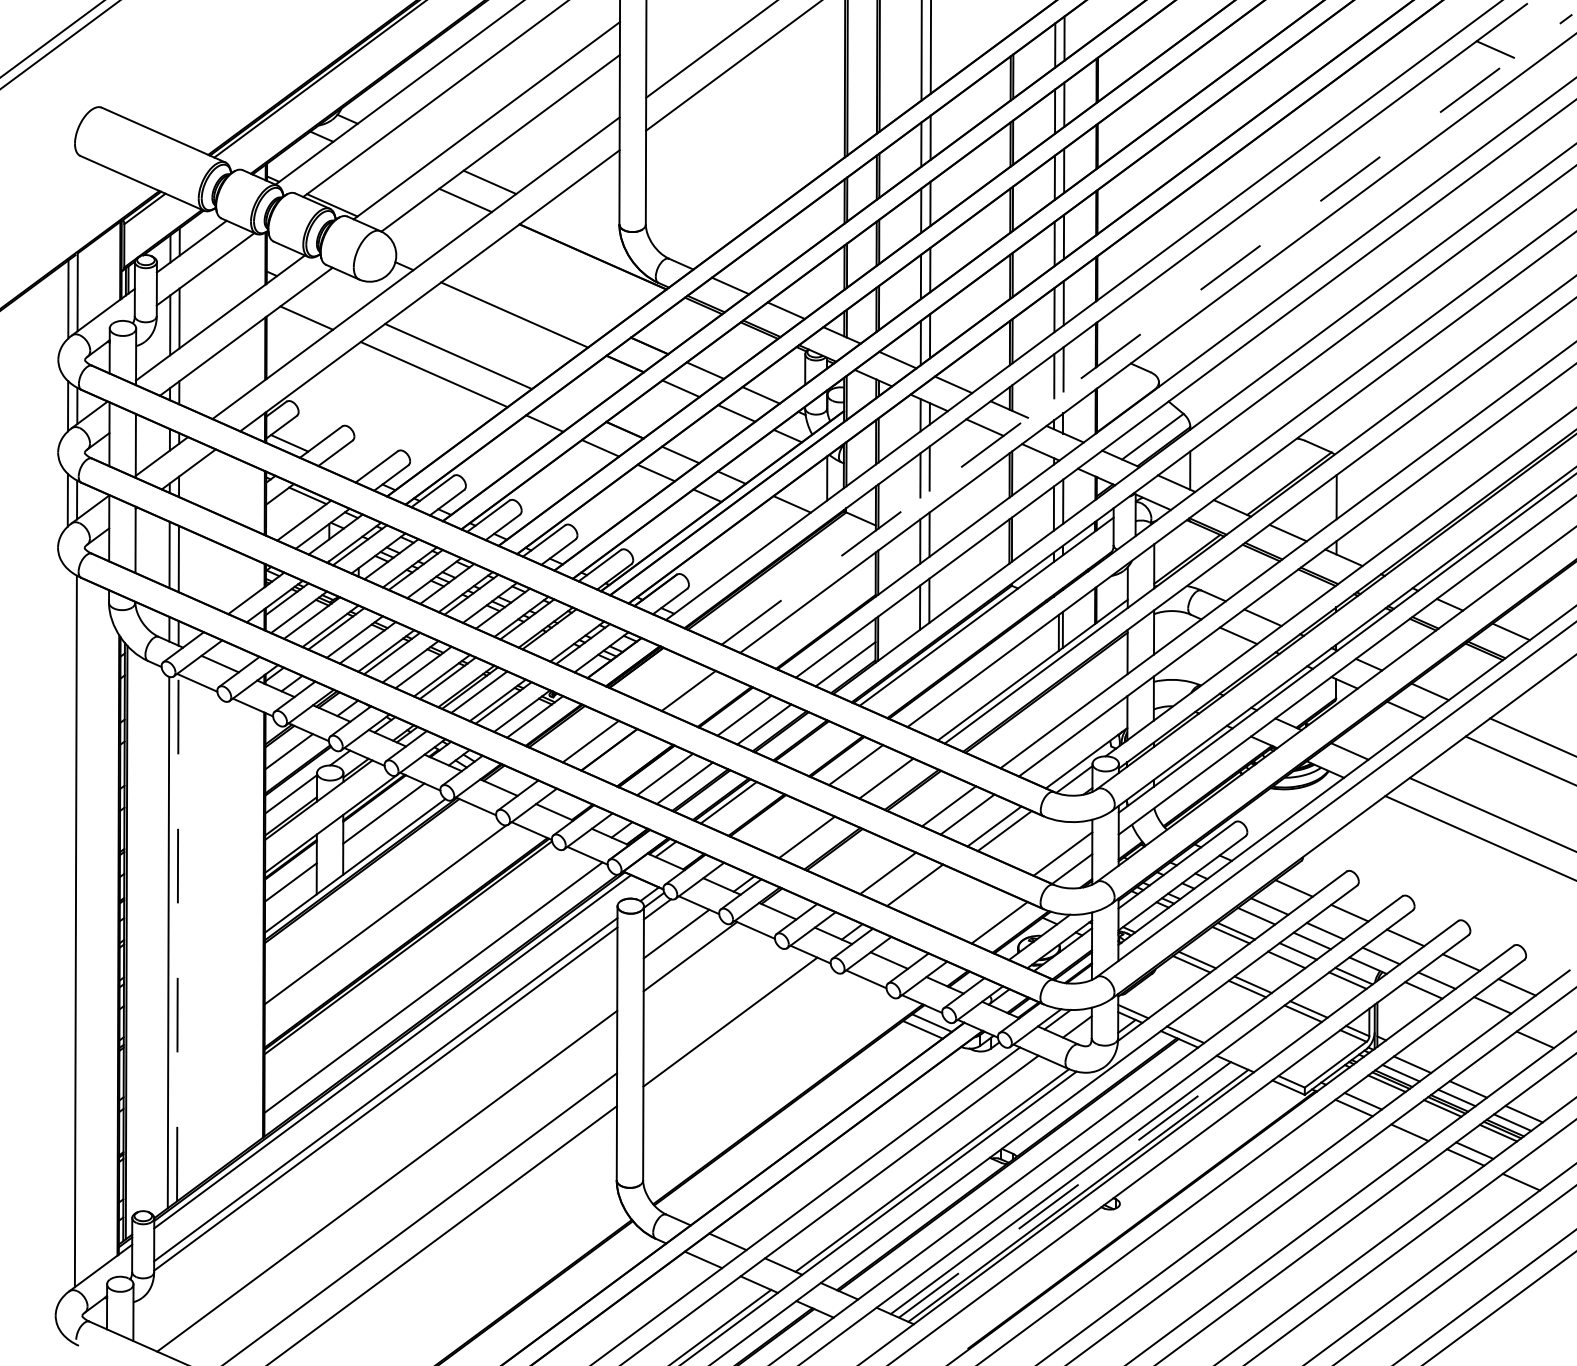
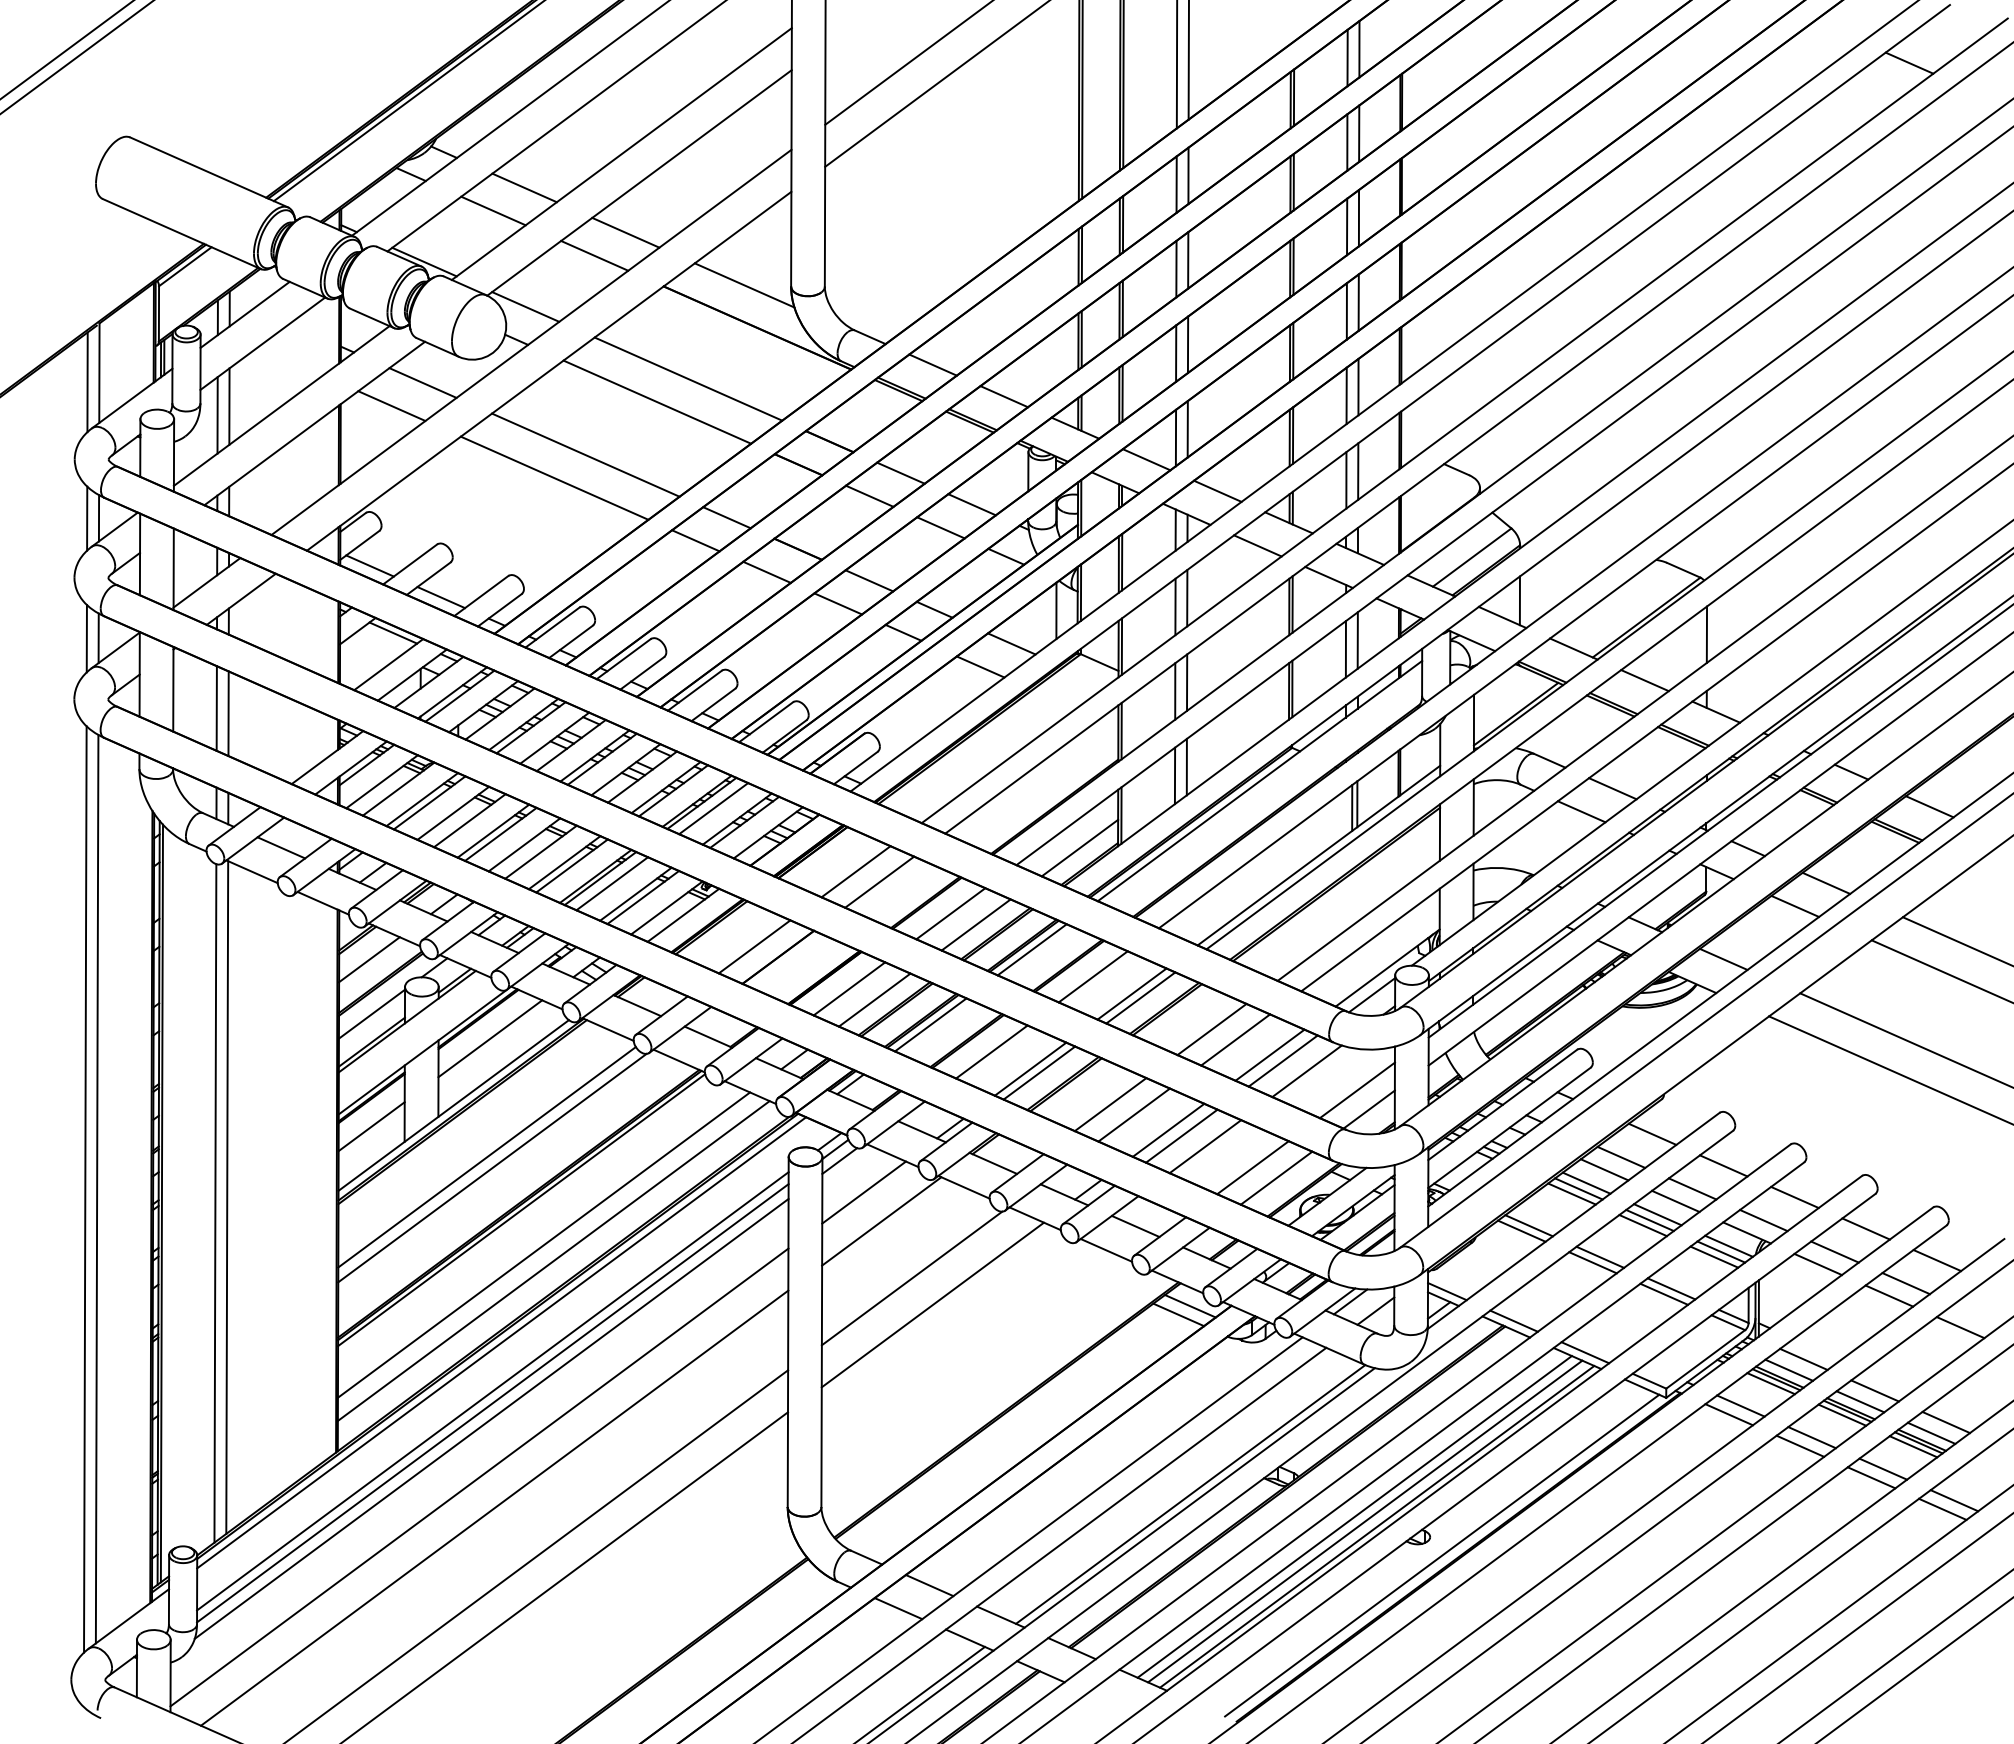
line: (410, 146) -> (524, 187), added
line: (386, 164) -> (493, 210), added
line: (582, 223) -> (744, 285), added
line: (411, 240) -> (525, 306), added
line: (539, 296) -> (688, 378), added
line: (330, 299) -> (422, 382), added
line: (1146, 329) -> (1464, 420), dashed -> solid
line: (568, 405) -> (726, 517), added
line: (345, 468) -> (441, 597), added
line: (767, 522) -> (980, 666), added
line: (558, 633) -> (713, 808), added
line: (669, 682) -> (855, 871), added
line: (807, 743) -> (1031, 949), added
line: (893, 781) -> (1140, 997), added
line: (776, 823) -> (991, 1051), added
line: (1023, 839) -> (1306, 1071), added
line: (813, 840) -> (1039, 1072), added
line: (869, 865) -> (1110, 1104), added
line: (925, 889) -> (1181, 1135), added
line: (943, 897) -> (1205, 1146), added
line: (380, 906) -> (486, 1157), added
line: (980, 914) -> (1252, 1167), added
line: (1242, 926) -> (1586, 1182), added
line: (66, 931) -> (85, 1189), added
line: (177, 937) -> (227, 1197), dashed -> solid
line: (1291, 955) -> (1649, 1220), added
line: (425, 974) -> (543, 1244), added
line: (1342, 984) -> (1714, 1256), added
line: (713, 1001) -> (911, 1278), added
line: (1479, 1014) -> (1889, 1295), added
line: (1241, 1059) -> (1585, 1352), added
line: (384, 1111) -> (491, 1418), added
line: (1418, 1125) -> (1811, 1437), added
line: (375, 1157) -> (479, 1477), added
line: (1530, 1175) -> (1954, 1500), added
line: (1069, 1191) -> (1365, 1521), dashed -> solid
line: (1129, 1218) -> (1442, 1555), added

